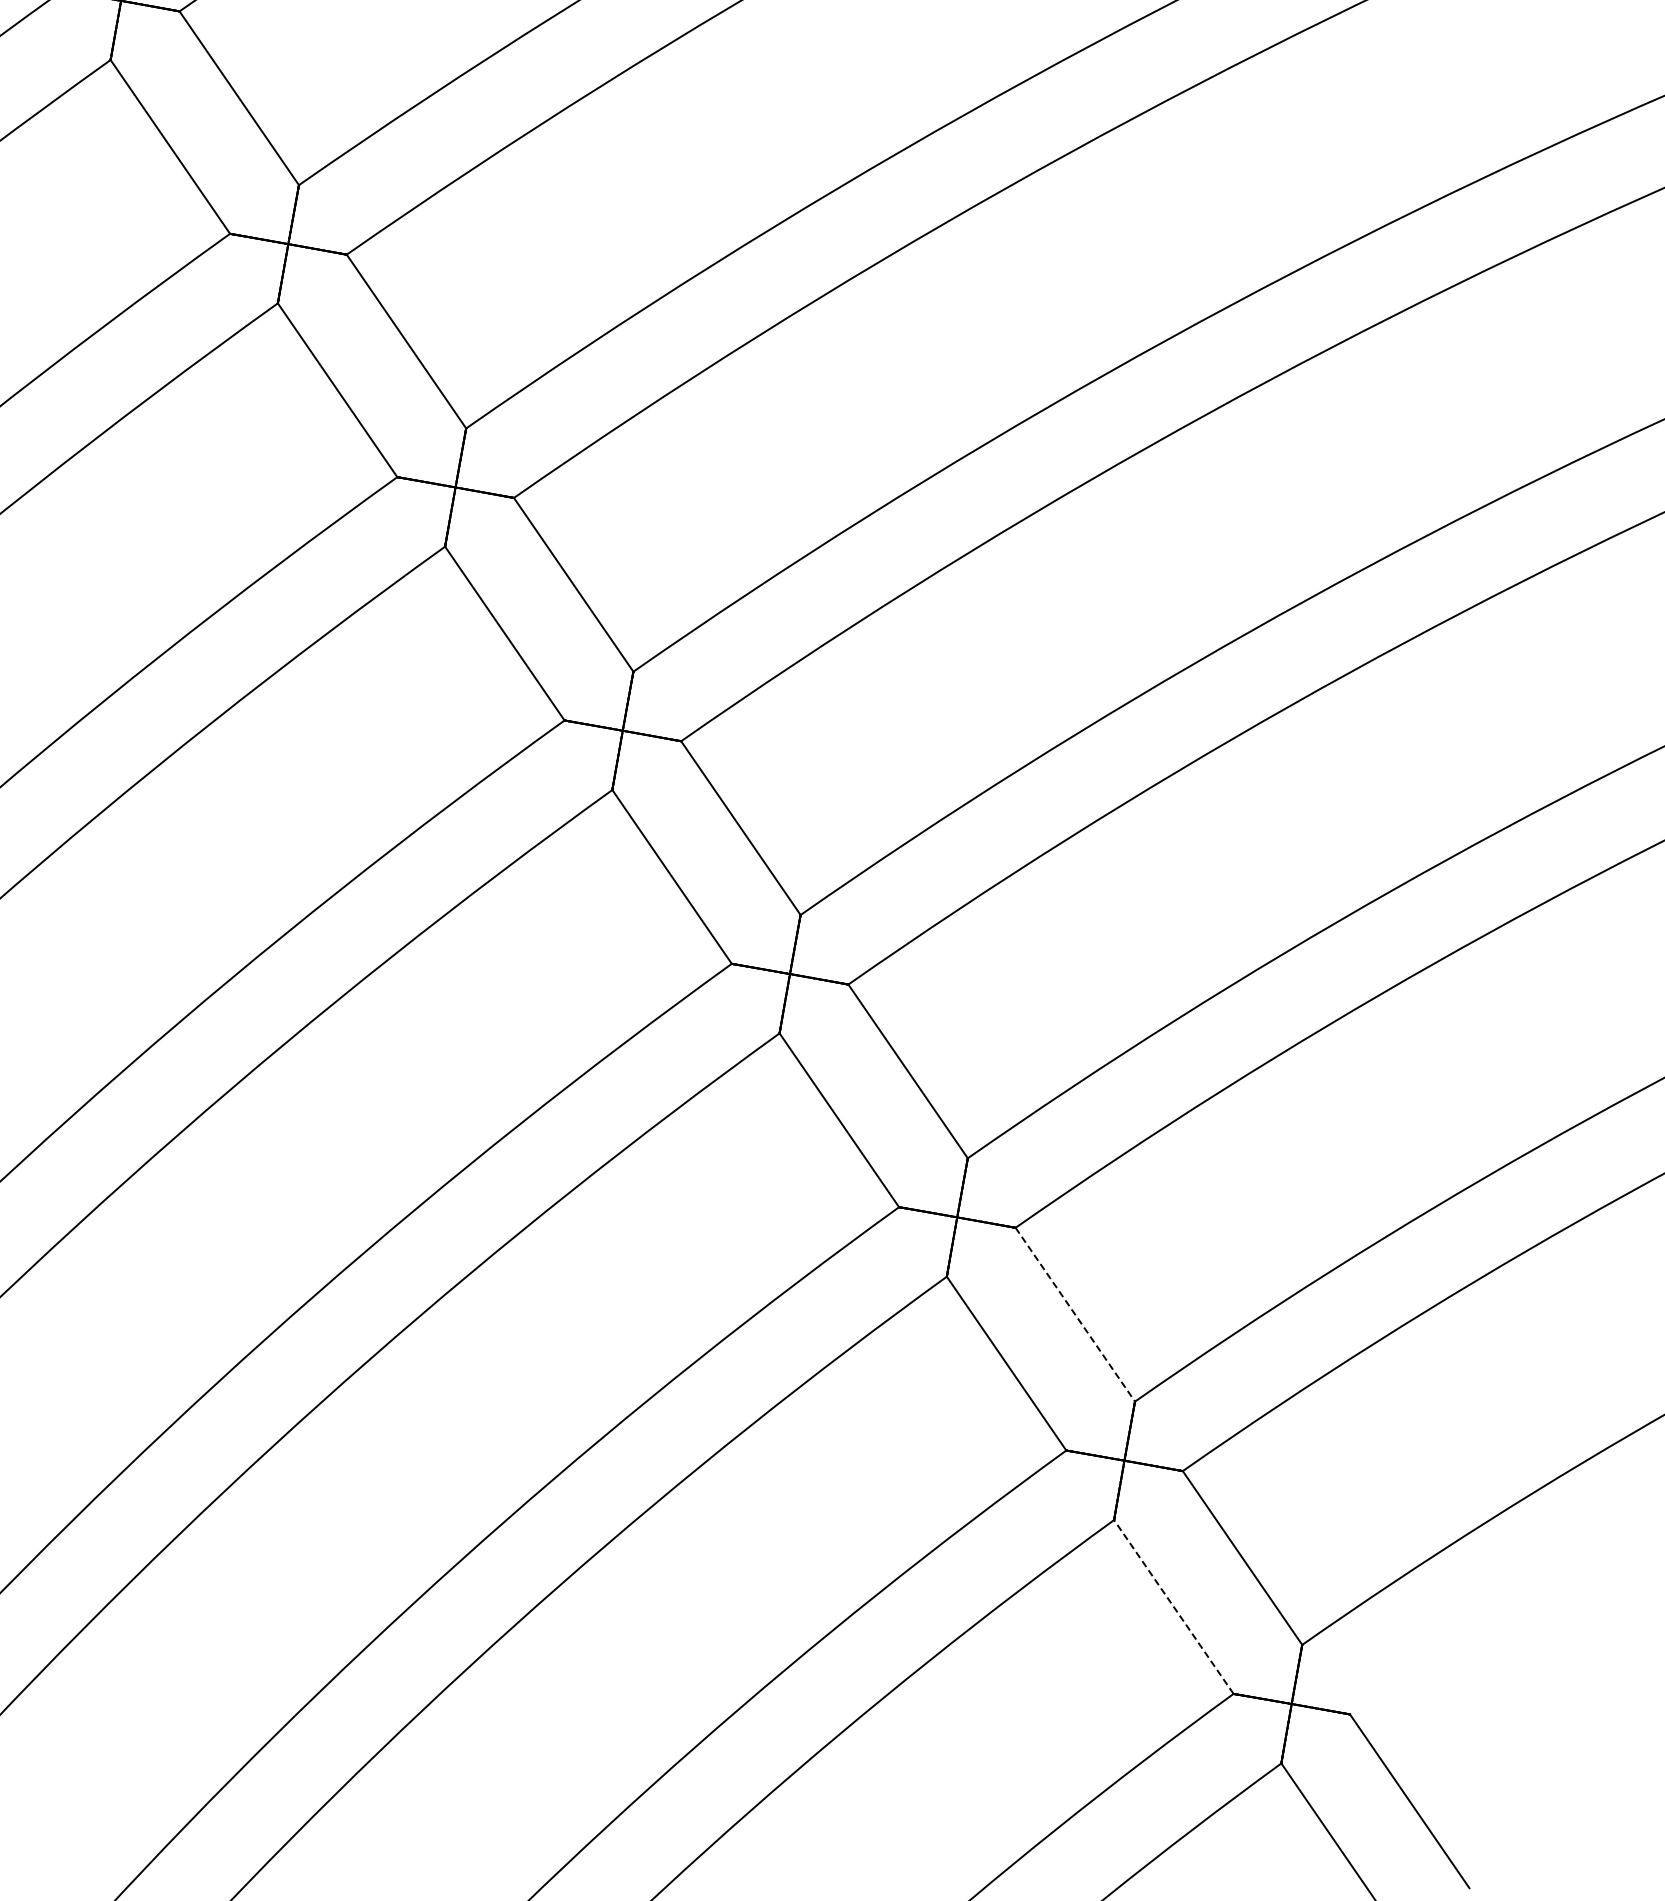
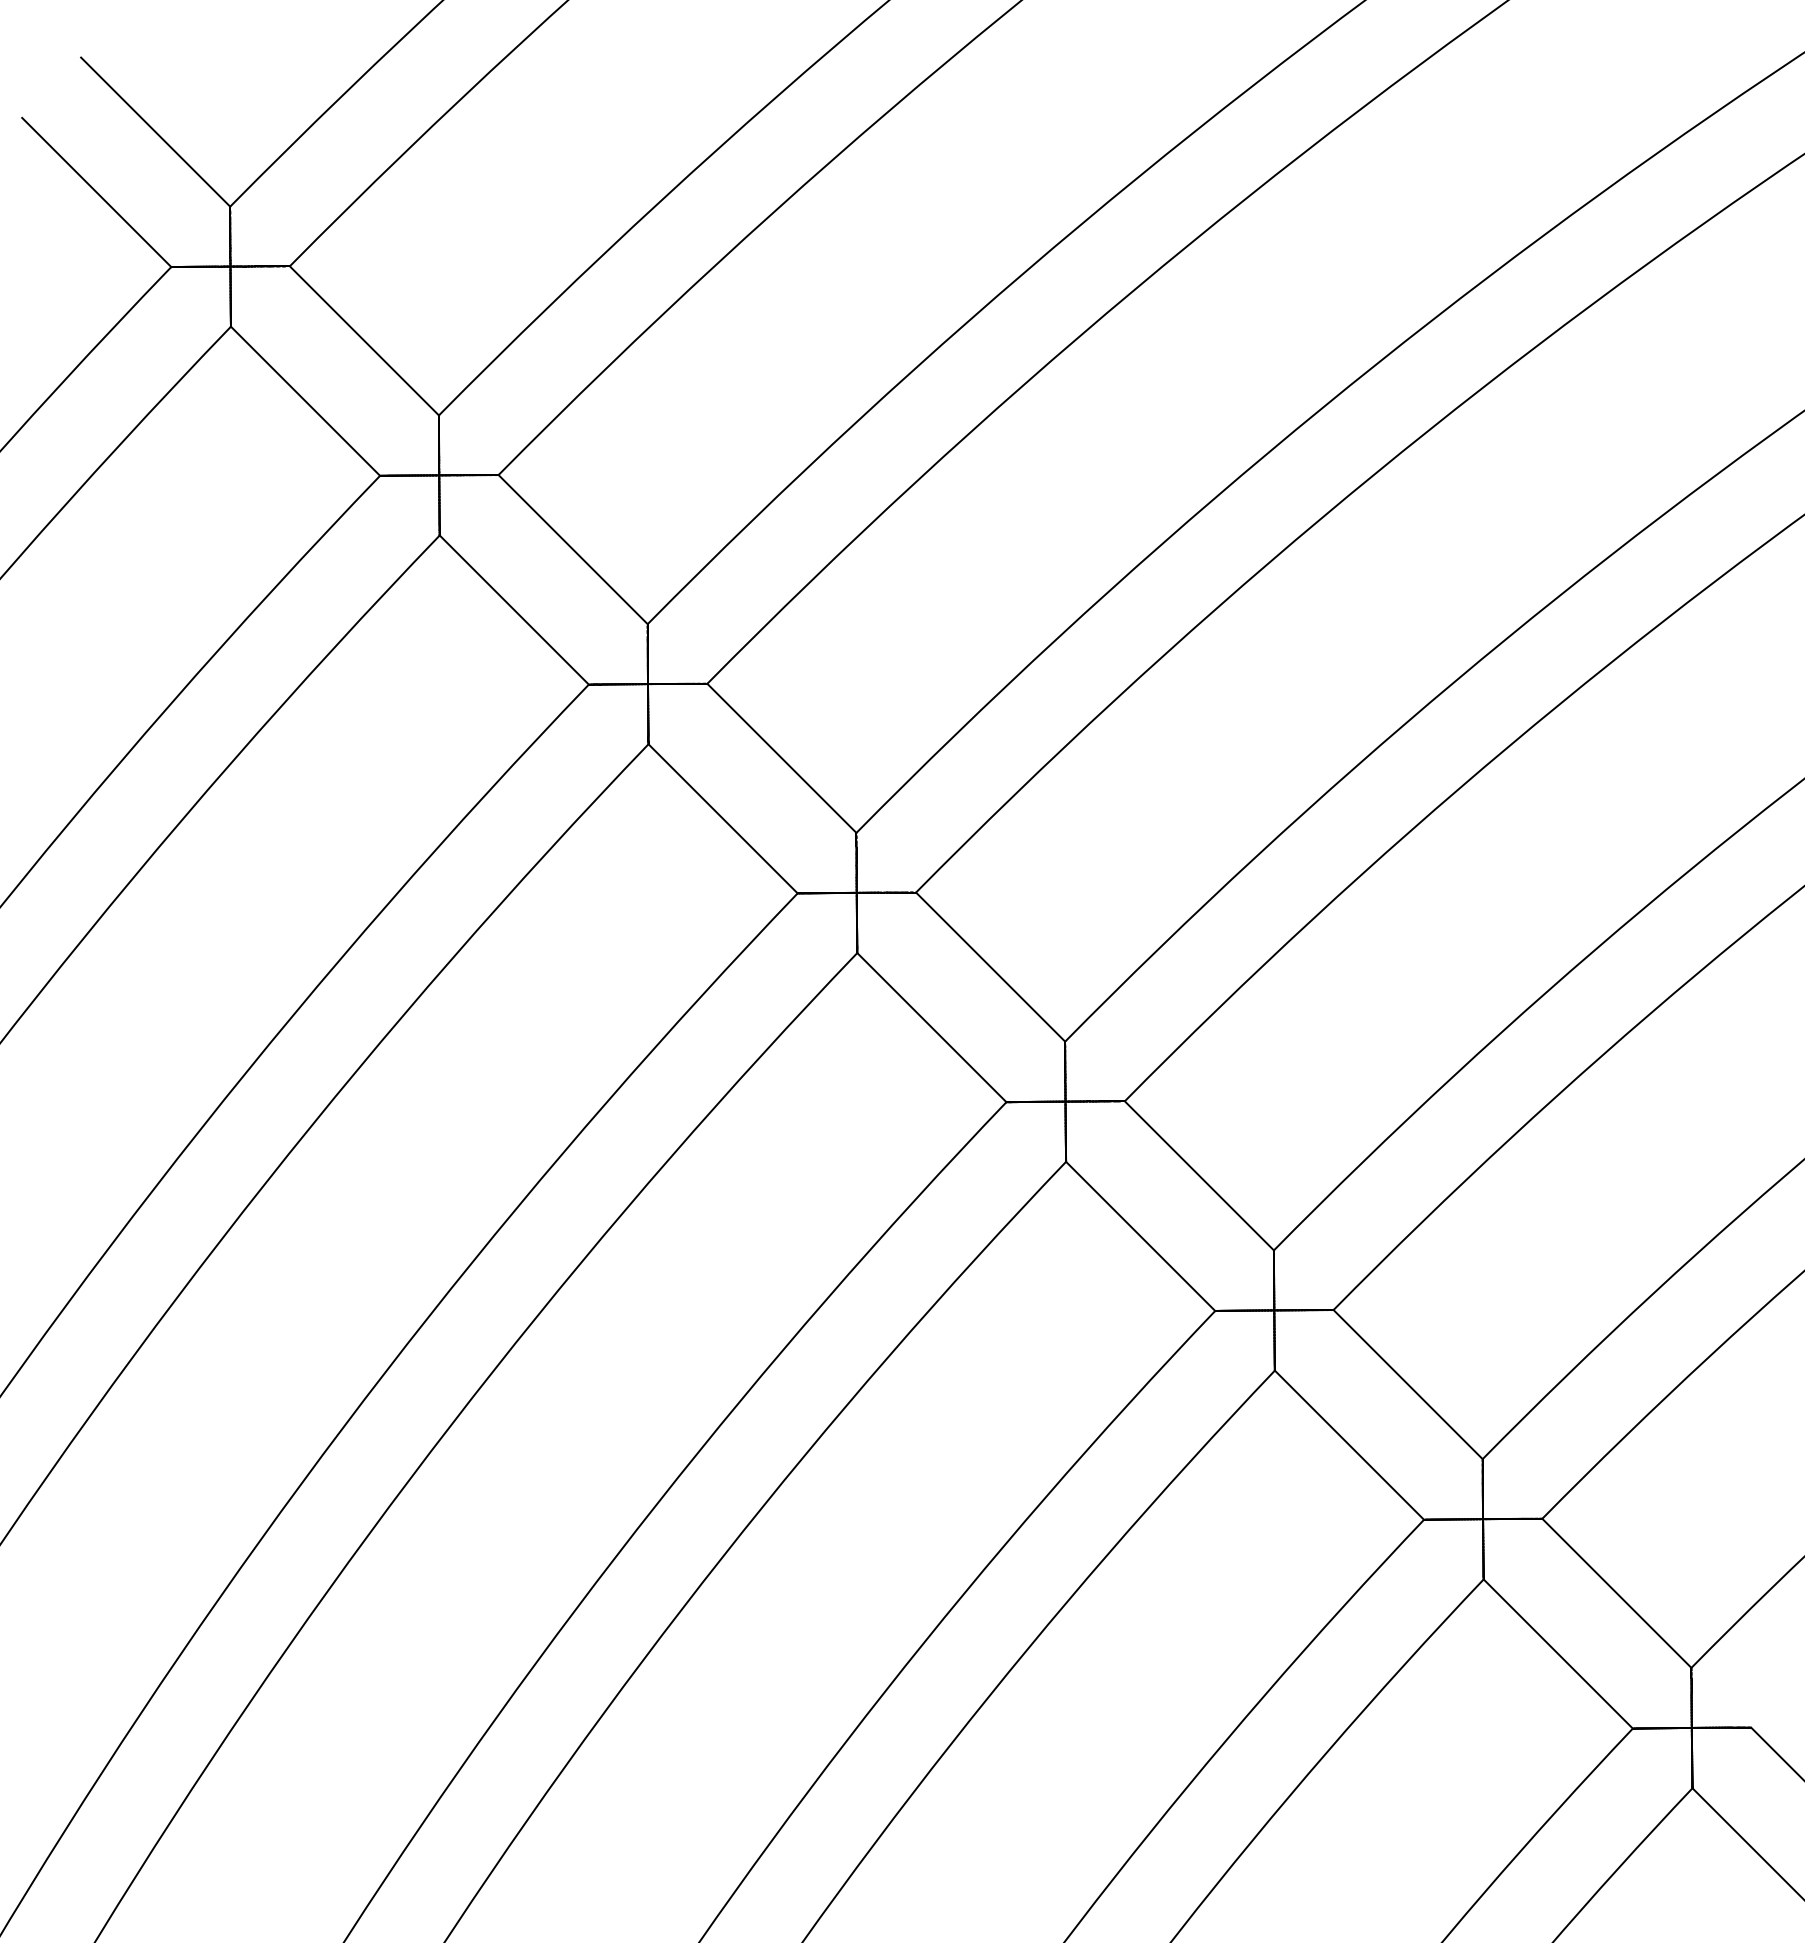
line: (1075, 1314) -> (1408, 1384), dashed -> solid
line: (1173, 1606) -> (1557, 1653), dashed -> solid

